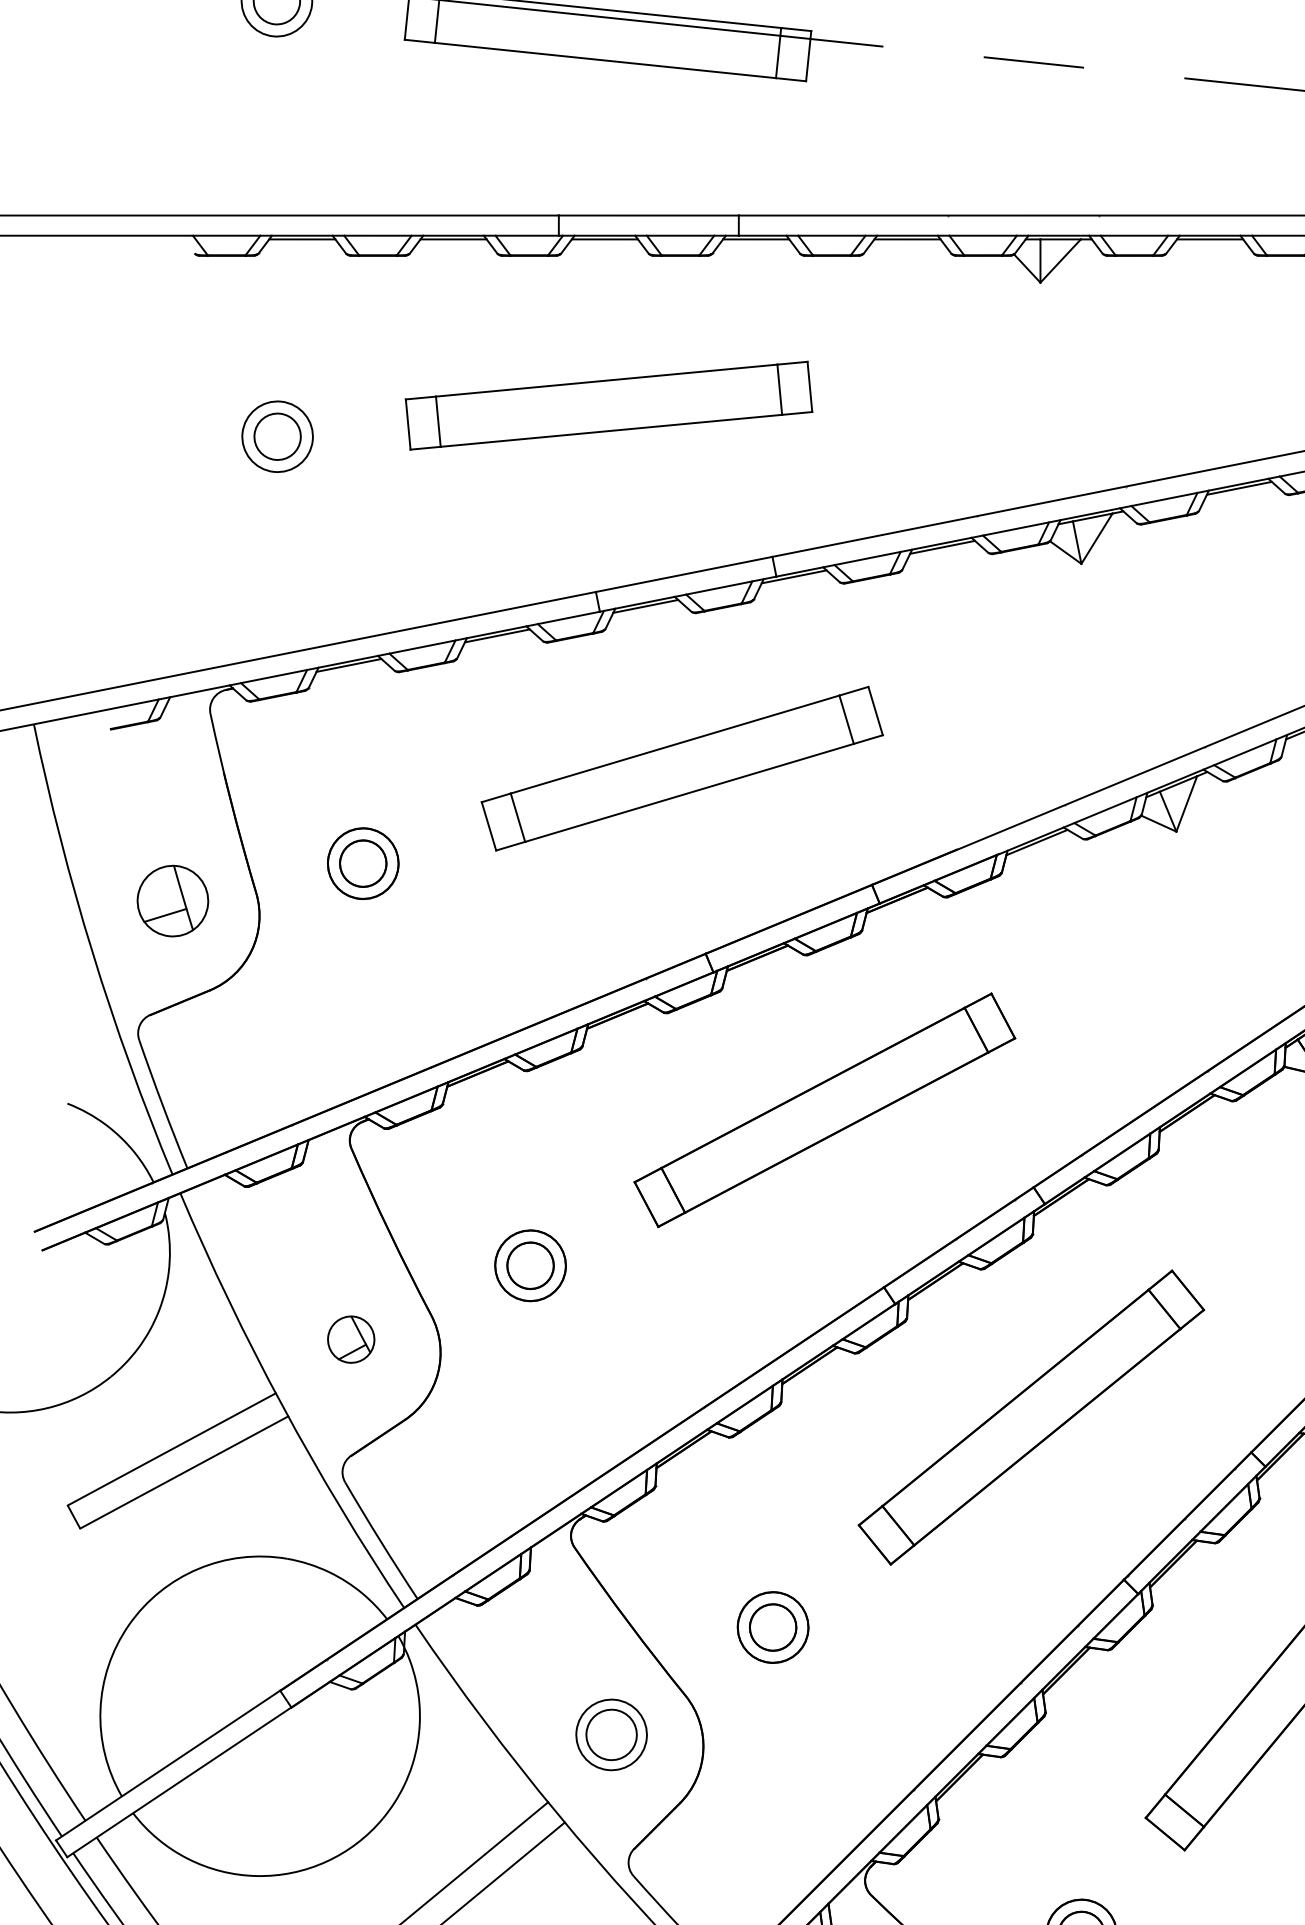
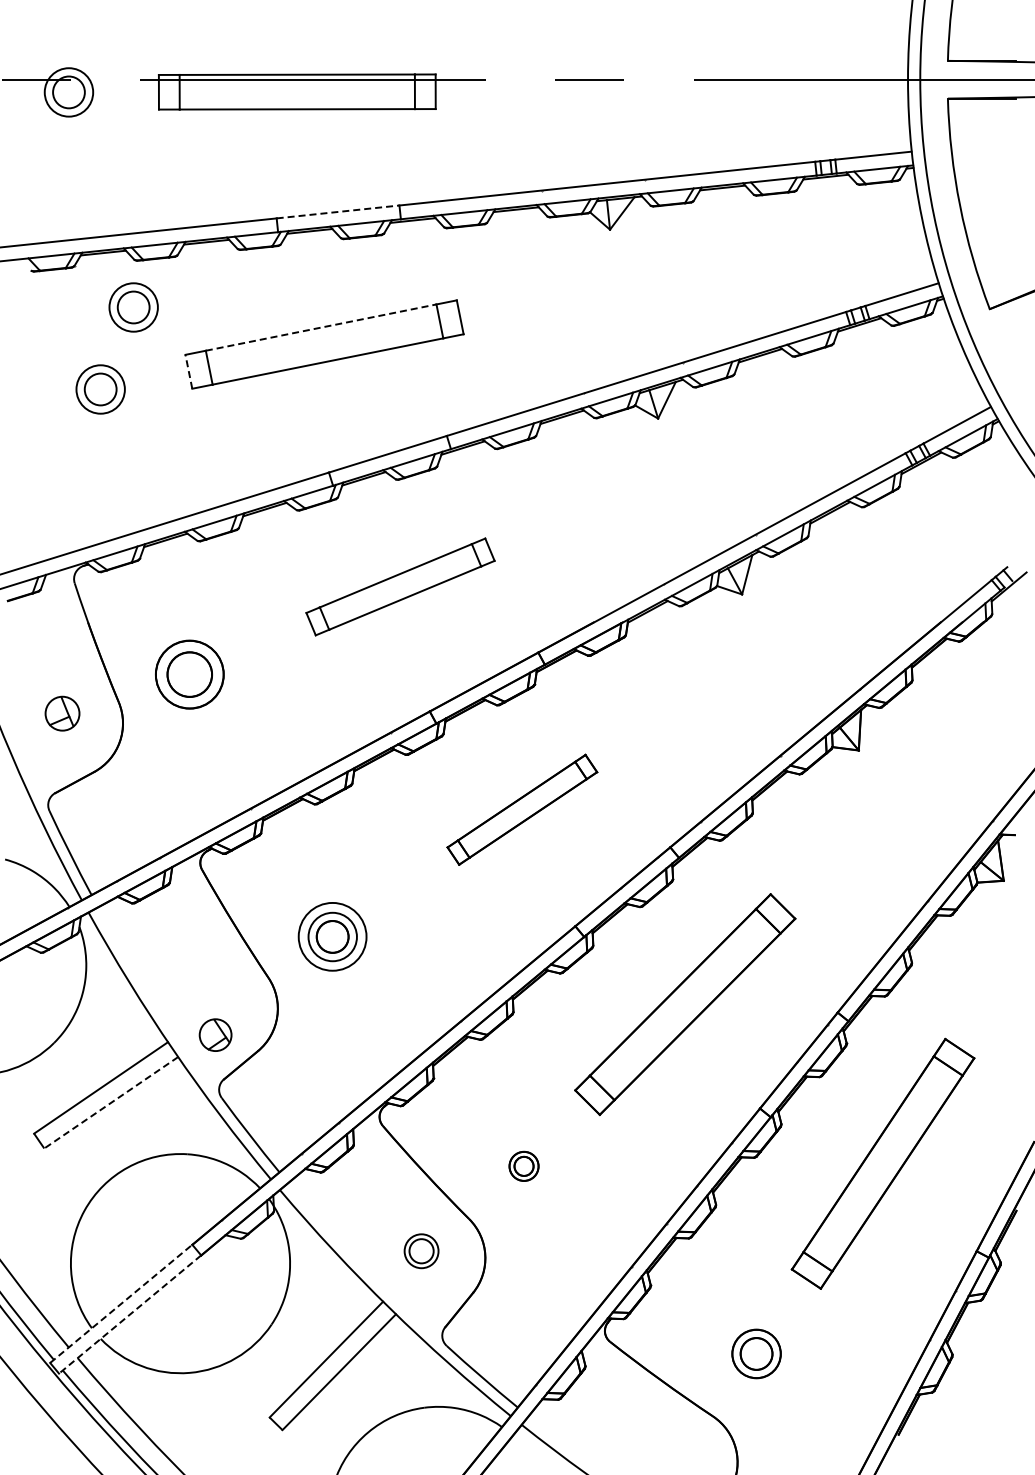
line: (649, 214) -> (338, 211), solid -> dashed
part: (337, 322) -> (133, 307), added
line: (607, 380) -> (321, 327), solid -> dashed
line: (407, 424) -> (188, 371), solid -> dashed
part: (682, 768) -> (400, 586), size x0.7
part: (362, 863) -> (189, 674), size x1.4
part: (172, 900) -> (62, 713), size x0.7
part: (825, 1109) -> (522, 809), size x0.6
circle: (530, 1265) -> (332, 936), size x1.4
part: (351, 1338) -> (215, 1034), moved
line: (183, 1473) -> (110, 1103), solid -> dashed
part: (772, 1627) -> (523, 1166), size x0.6
part: (611, 1735) -> (421, 1251), size x0.7
line: (168, 1765) -> (121, 1303), solid -> dashed
line: (178, 1782) -> (129, 1314), solid -> dashed

